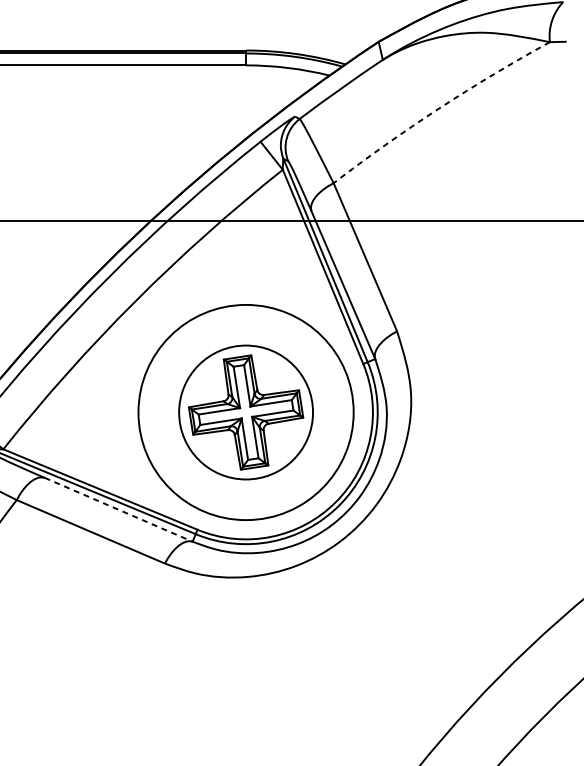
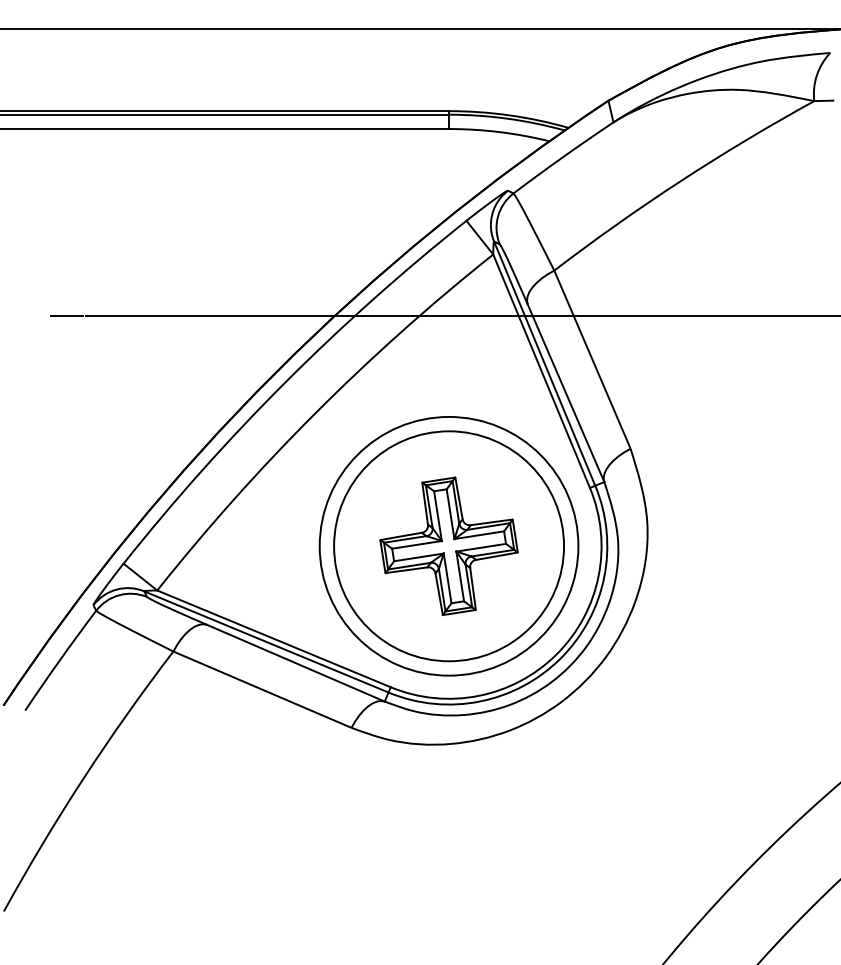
arc: (439, 108) -> (681, 180), dashed -> solid
circle: (246, 412) -> (449, 546), size x1.43
line: (118, 510) -> (295, 663), dashed -> solid

